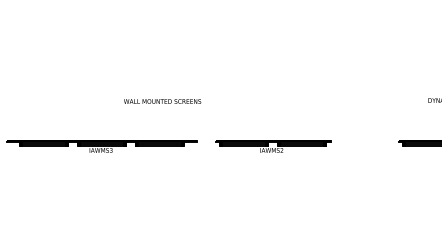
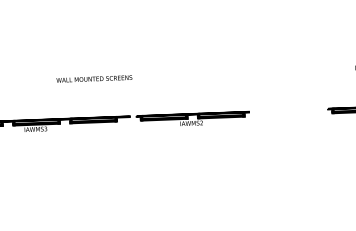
part: (273, 146) -> (193, 119), moved

